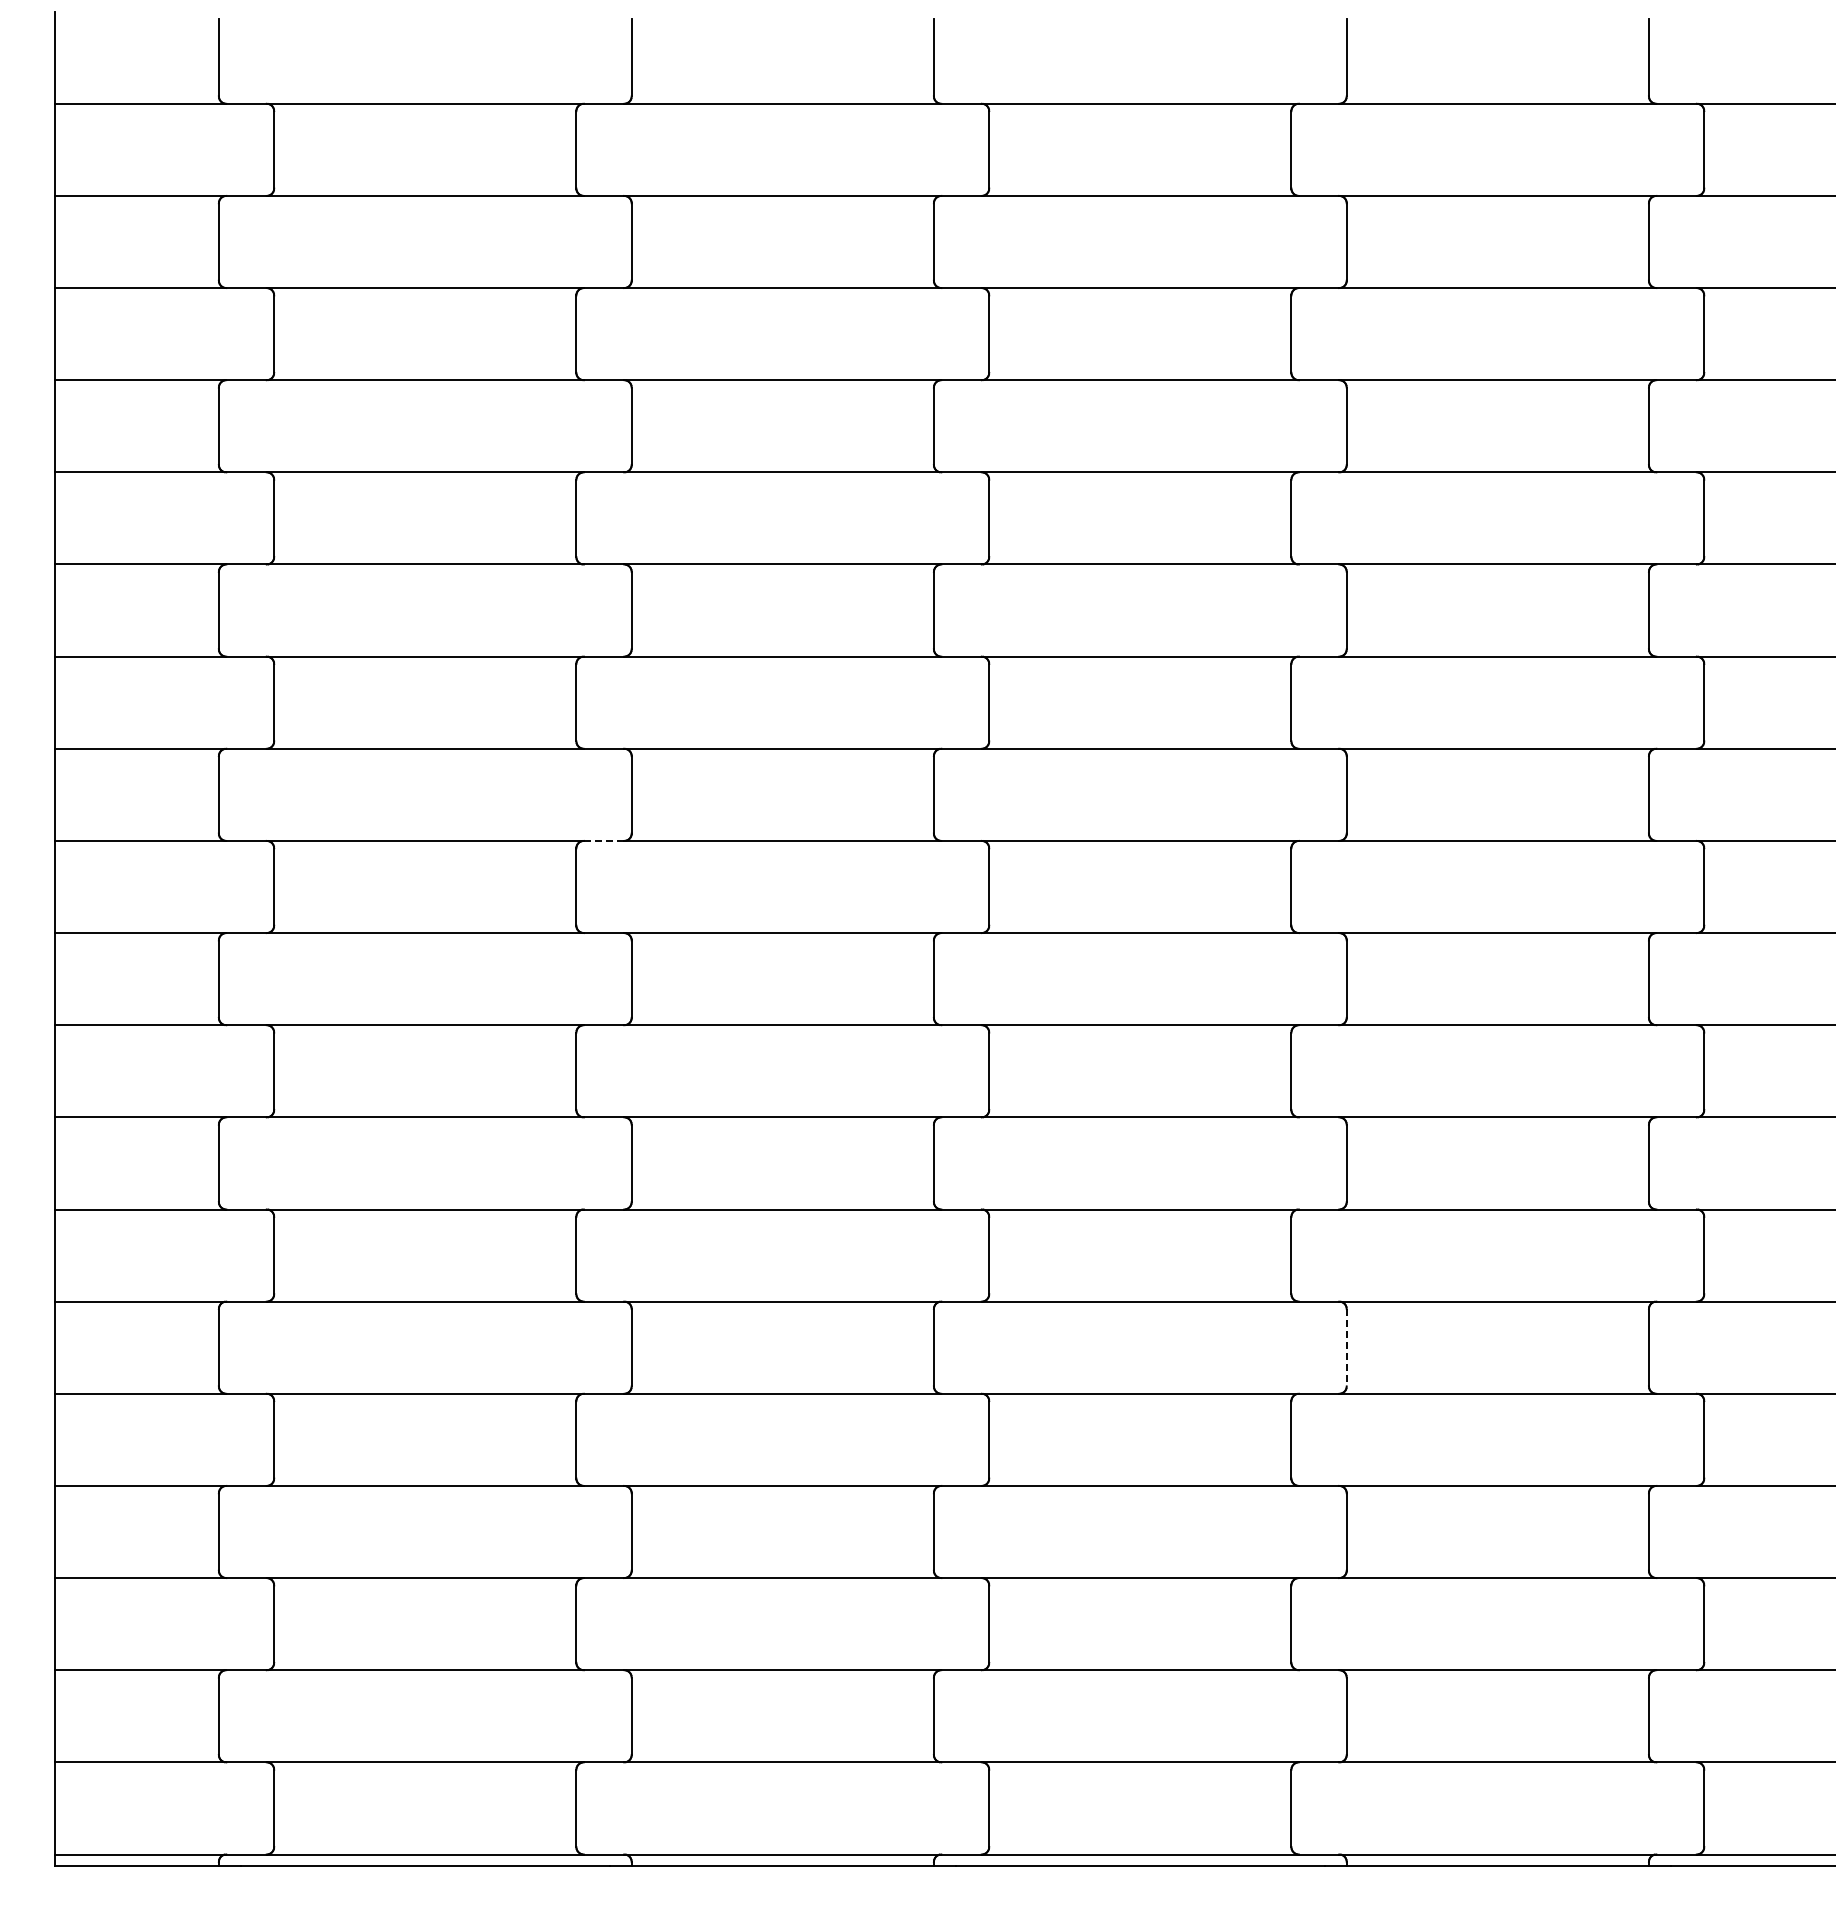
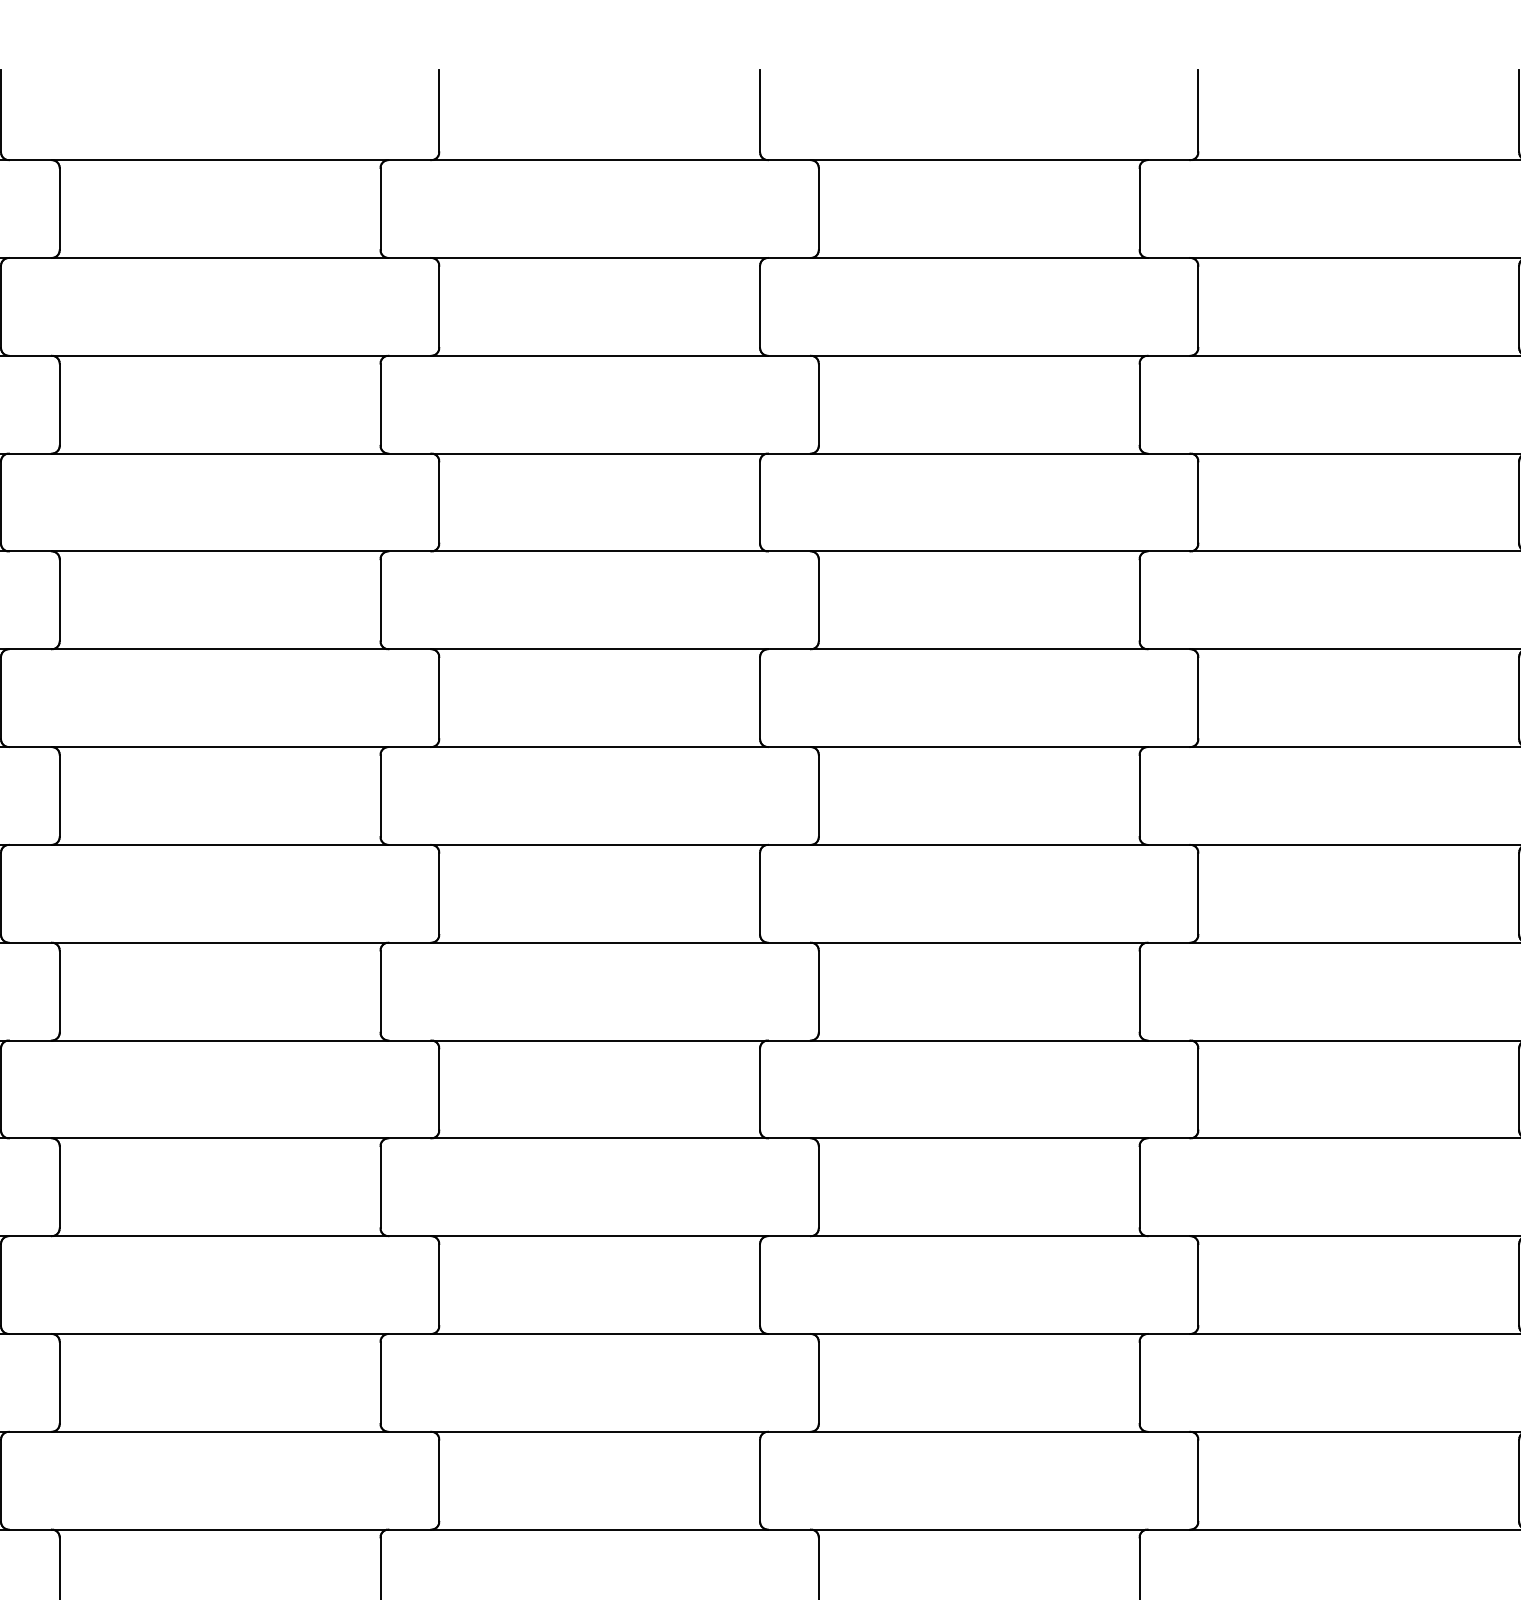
line: (604, 840) -> (410, 942), dashed -> solid
line: (1346, 1347) -> (1198, 1480), dashed -> solid

